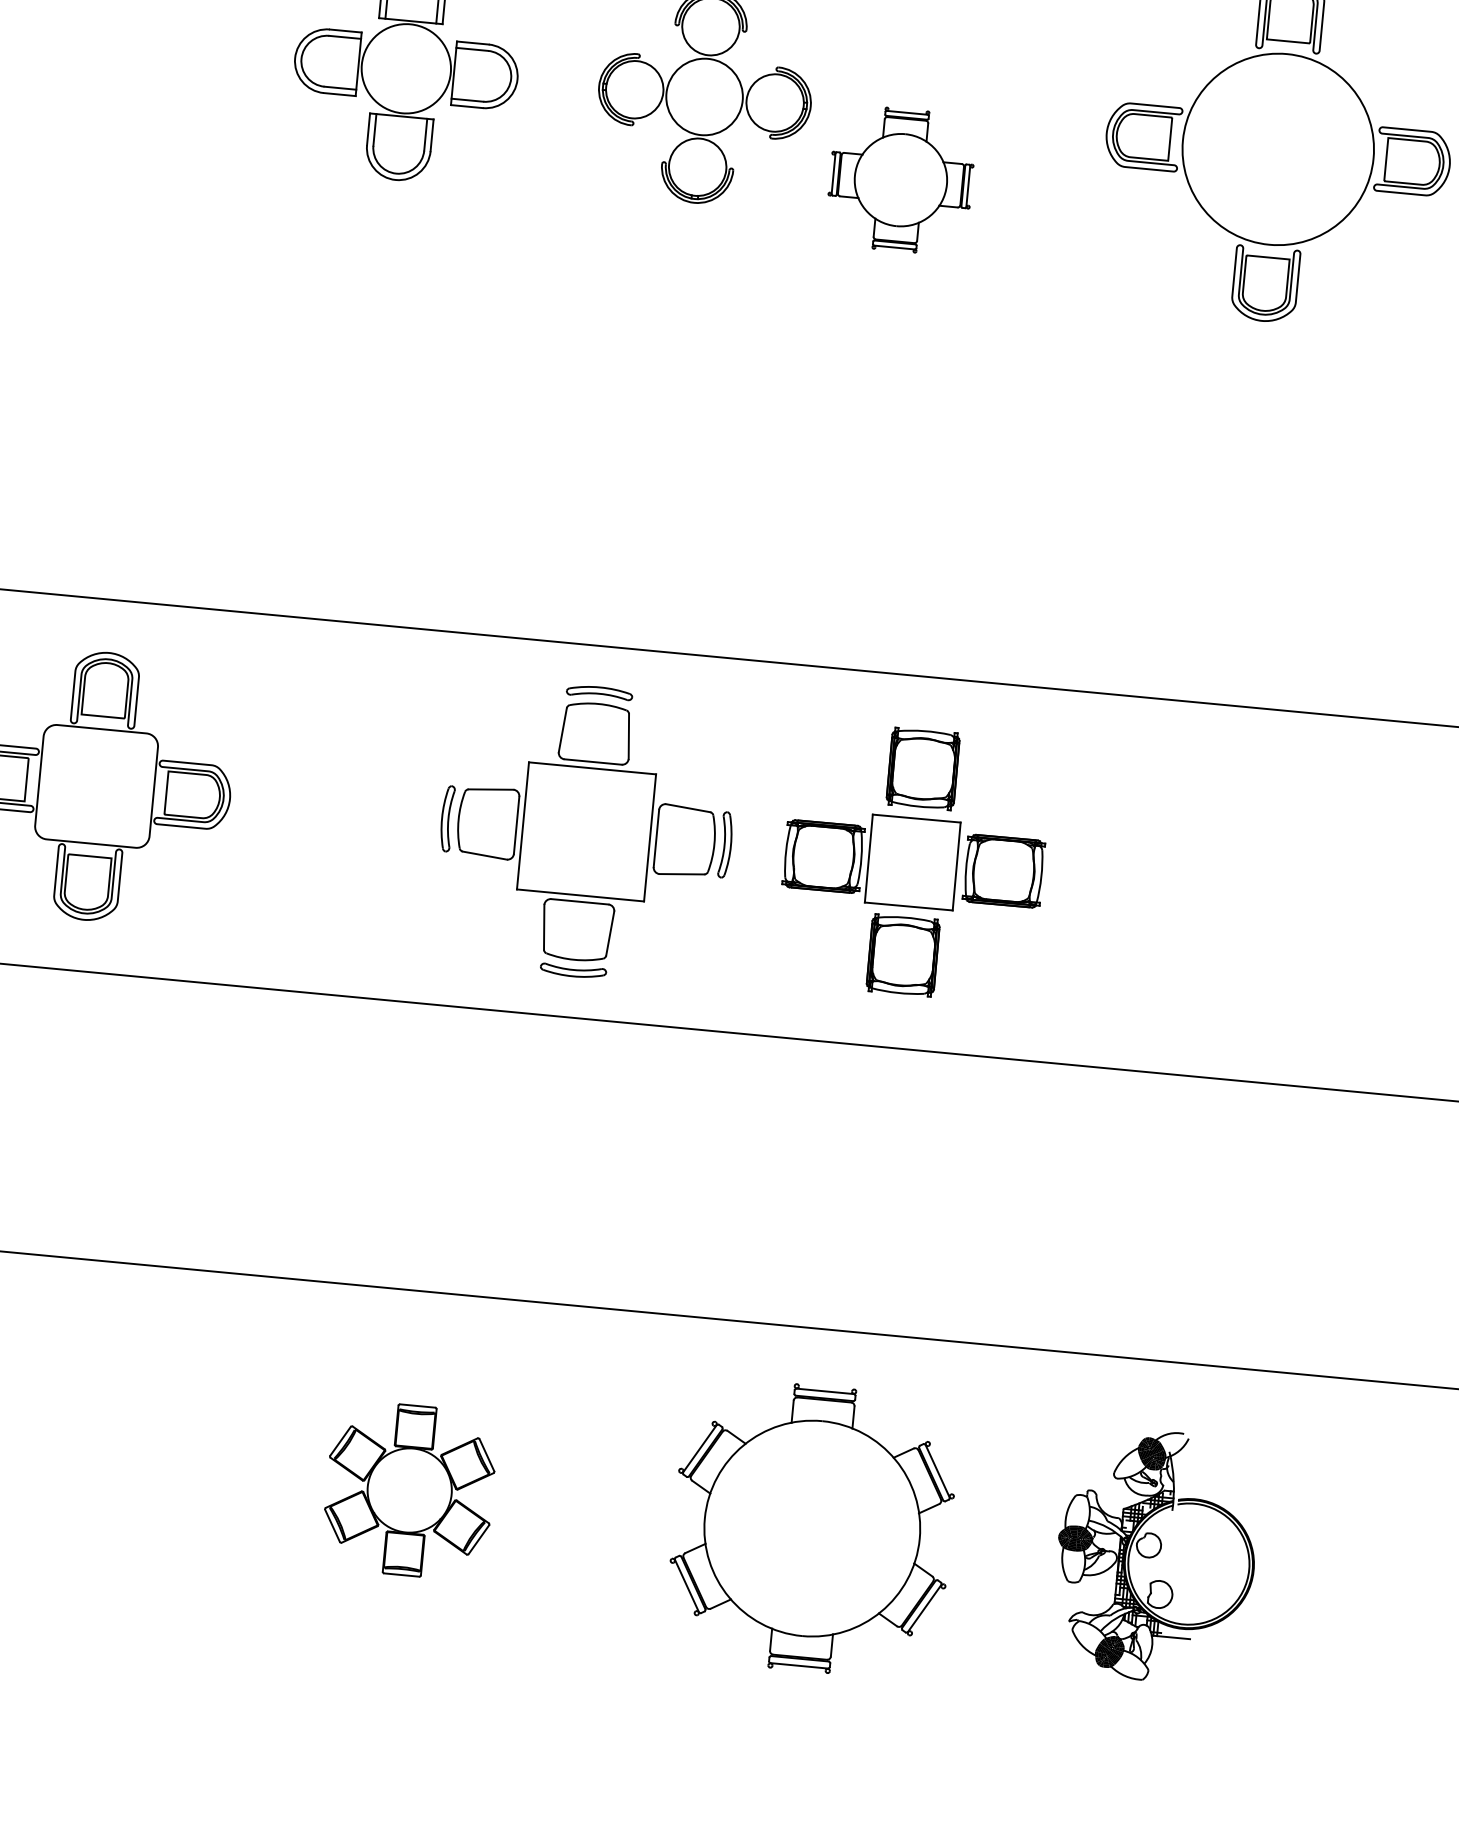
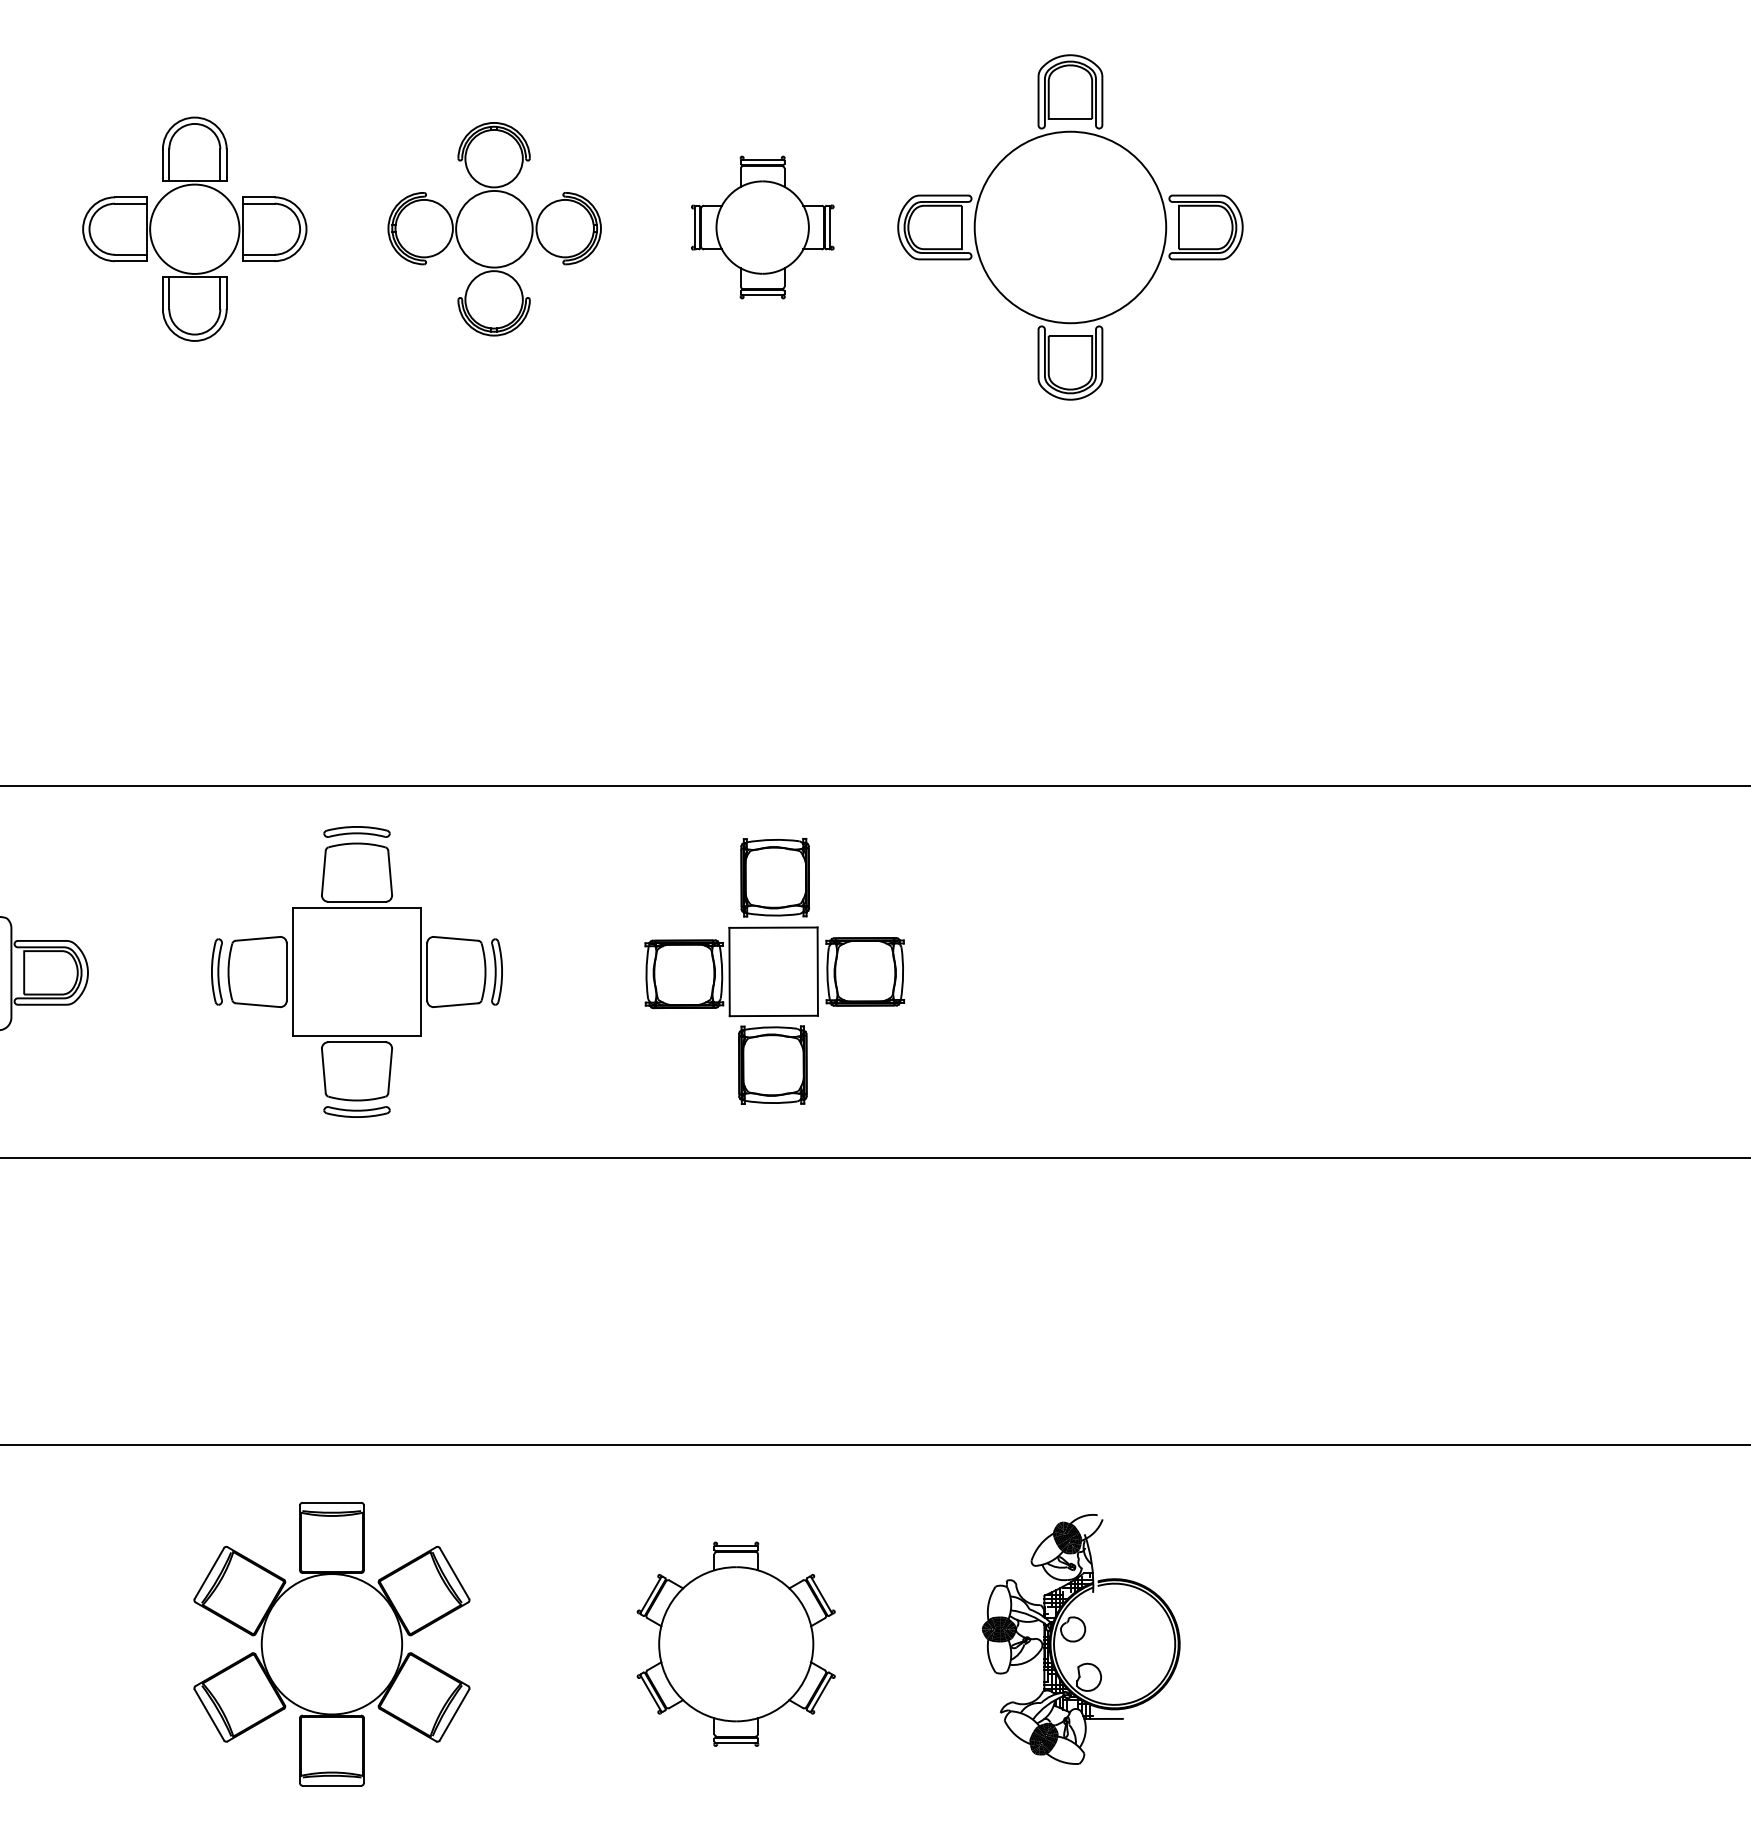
part: (900, 180) -> (762, 227), moved
part: (586, 831) -> (356, 971), moved
part: (409, 1490) -> (331, 1644), size x1.67
part: (811, 1527) -> (735, 1643), size x0.71

